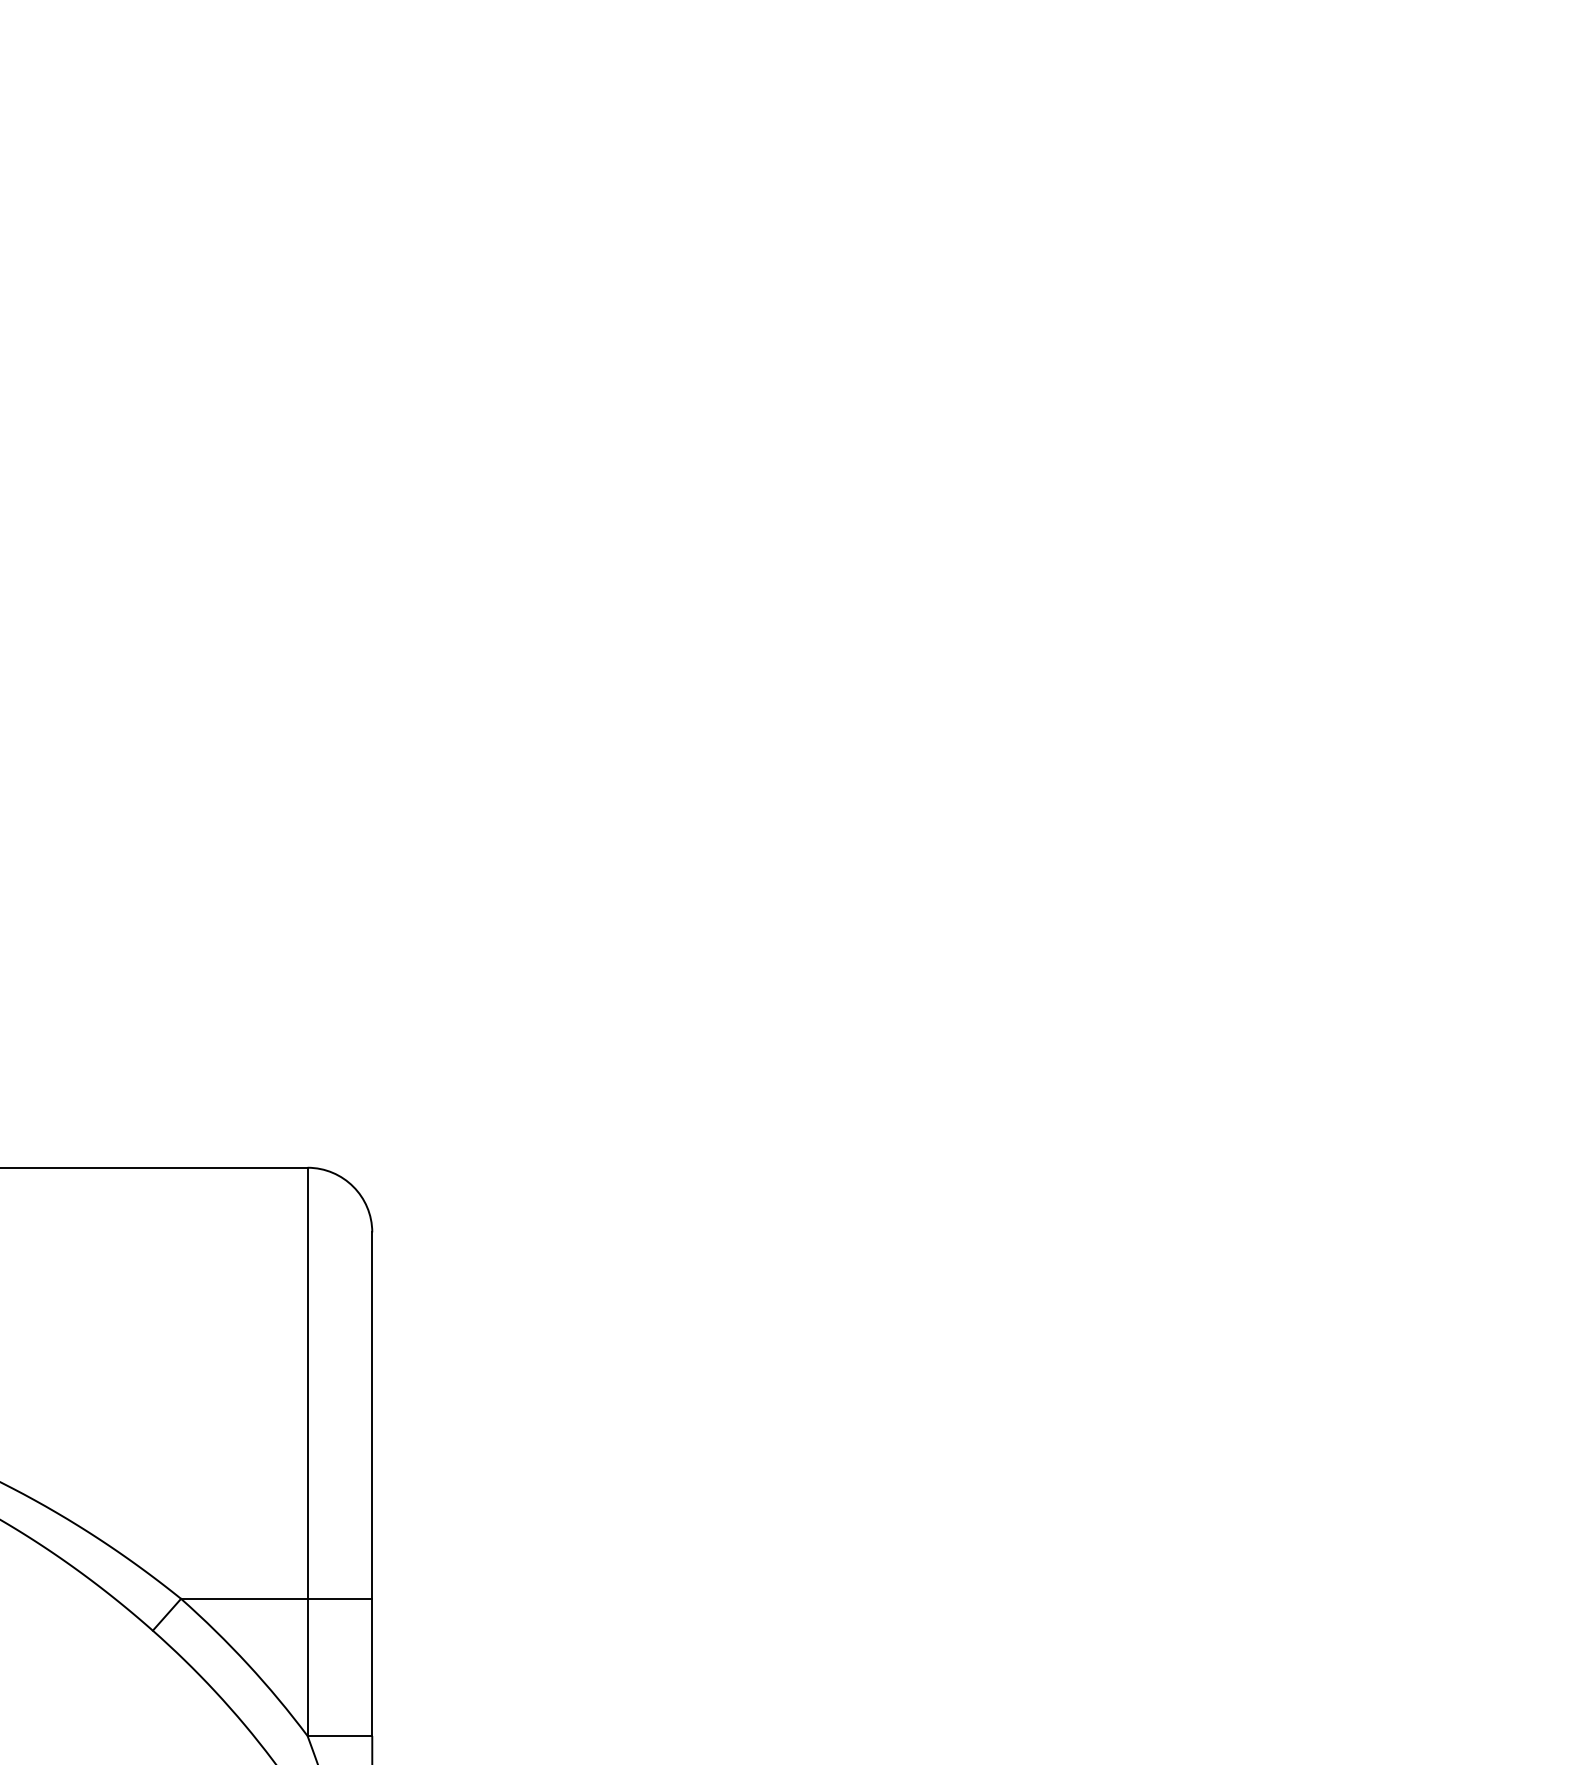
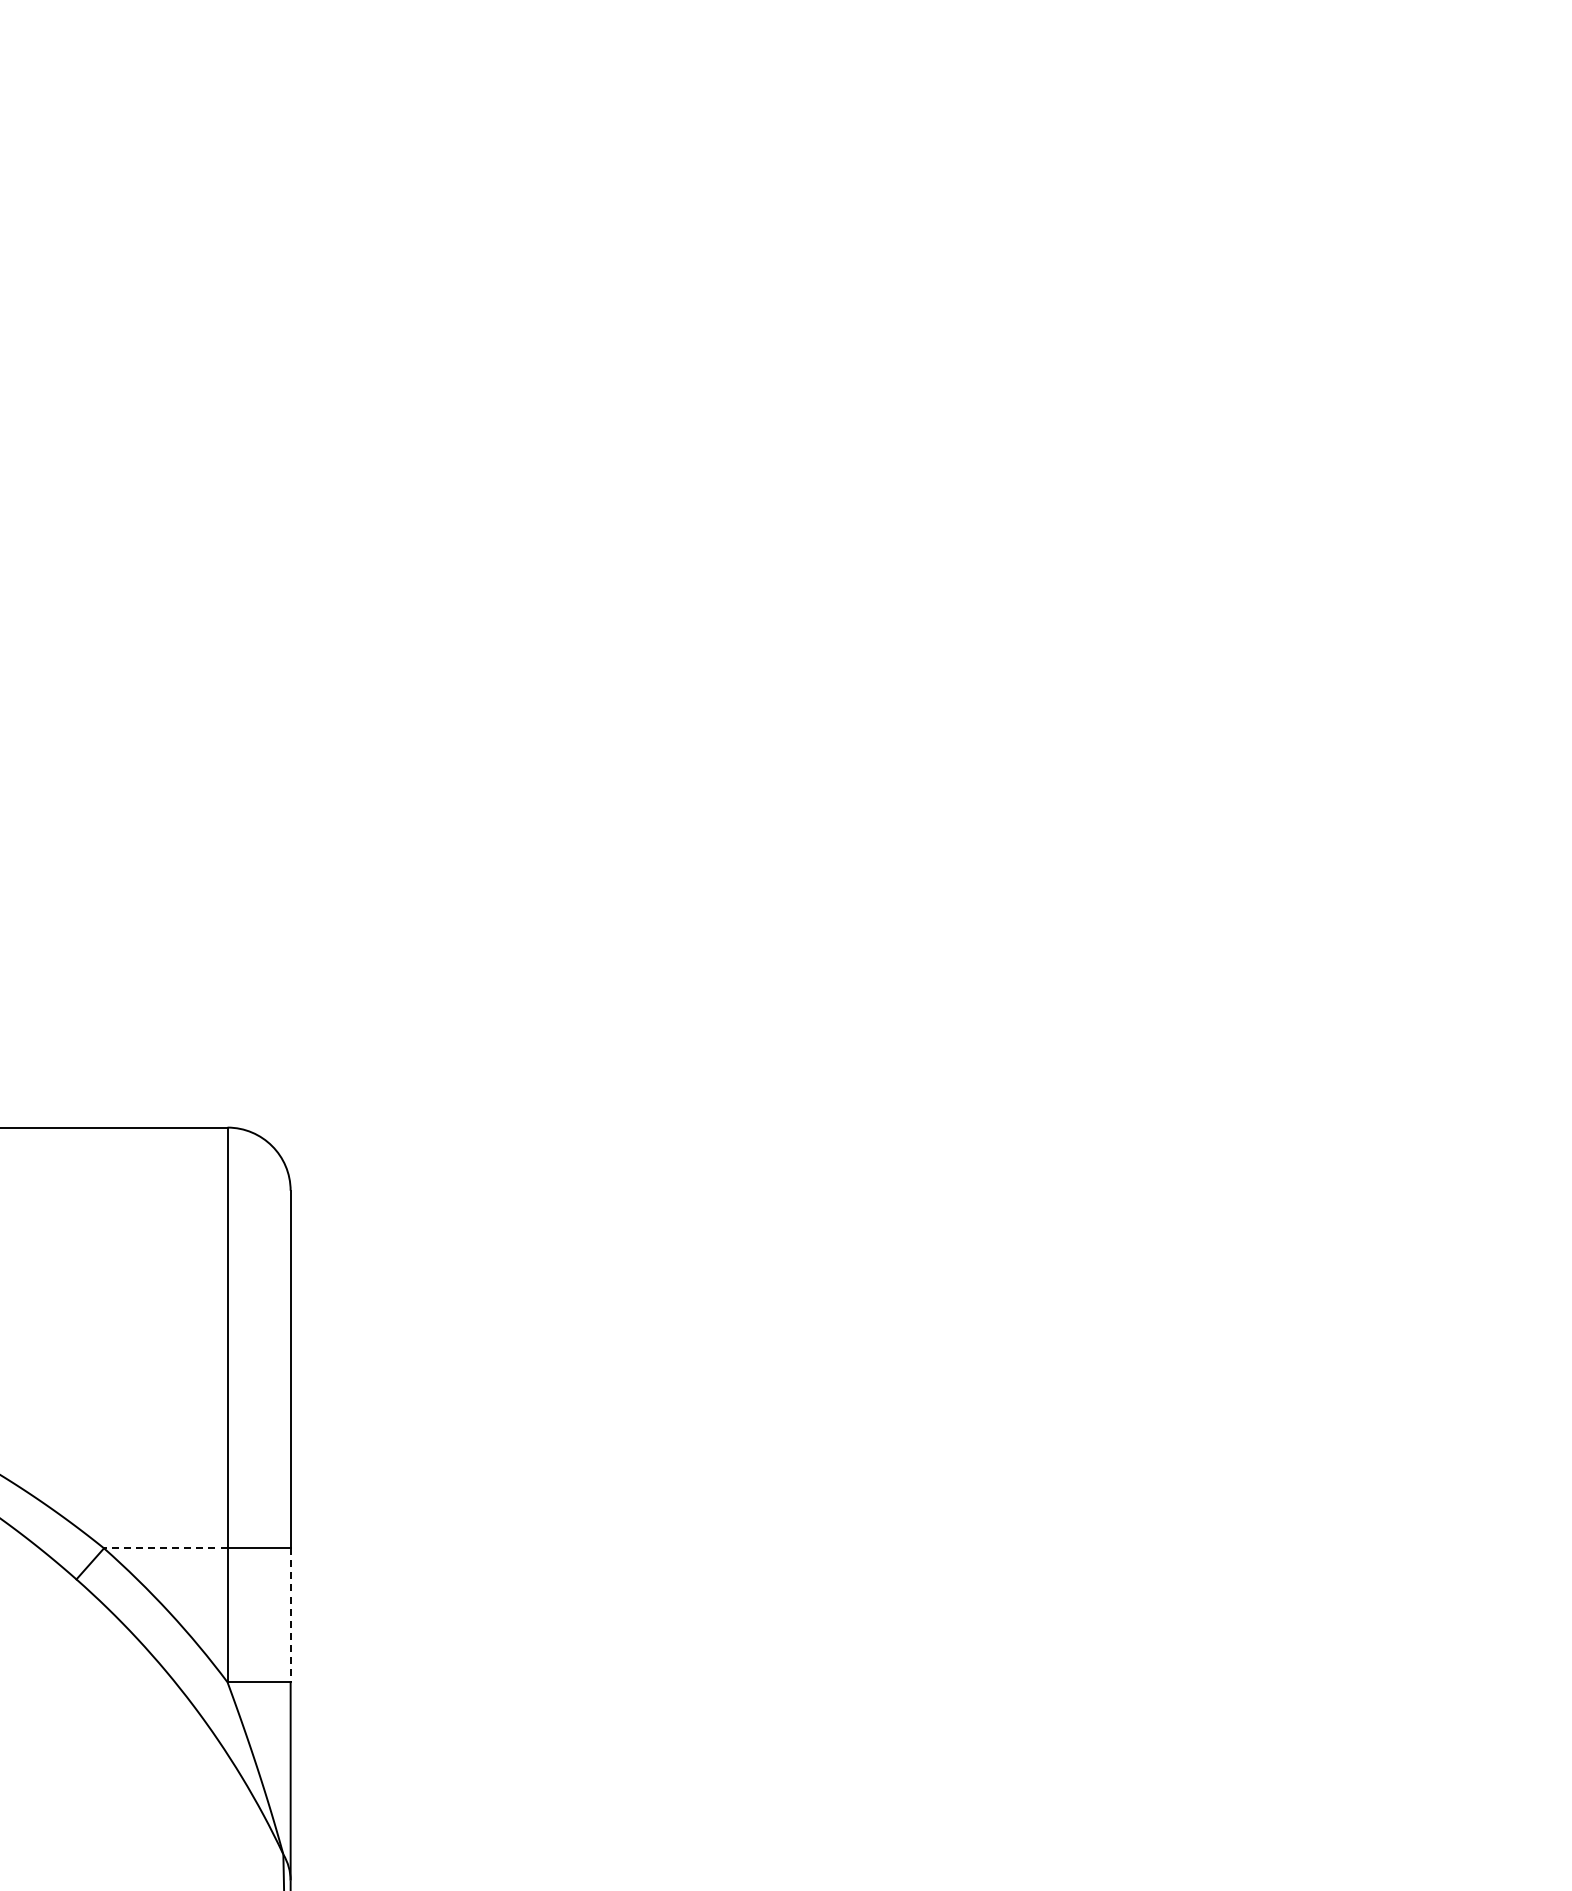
line: (244, 1599) -> (165, 1548), solid -> dashed
line: (372, 1667) -> (290, 1615), solid -> dashed

